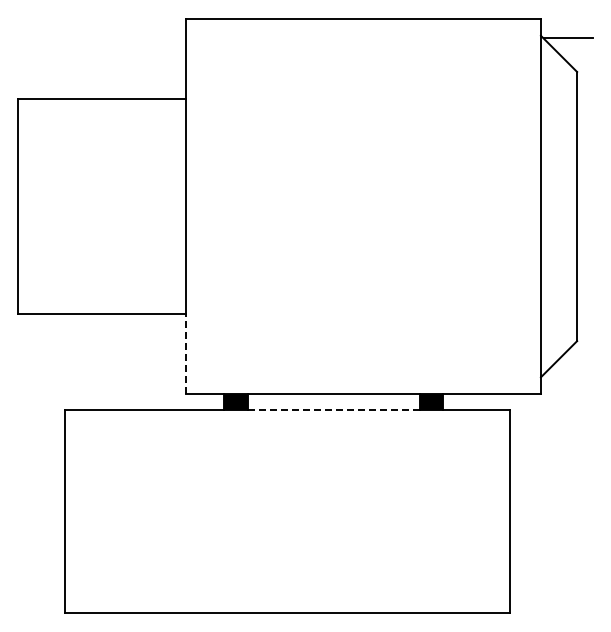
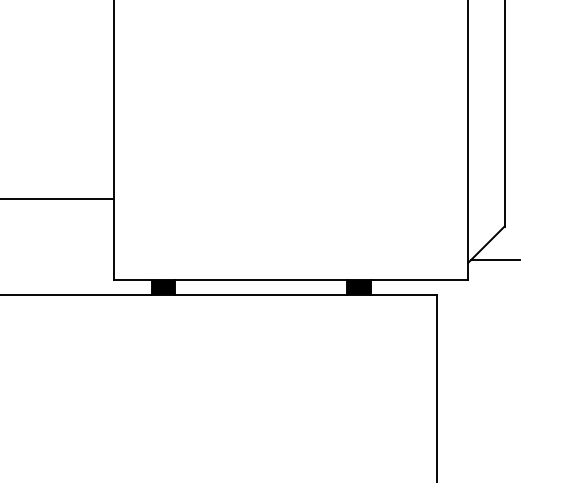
line: (186, 353) -> (113, 238), dashed -> solid
line: (567, 374) -> (494, 259), added
line: (333, 409) -> (260, 294), dashed -> solid

